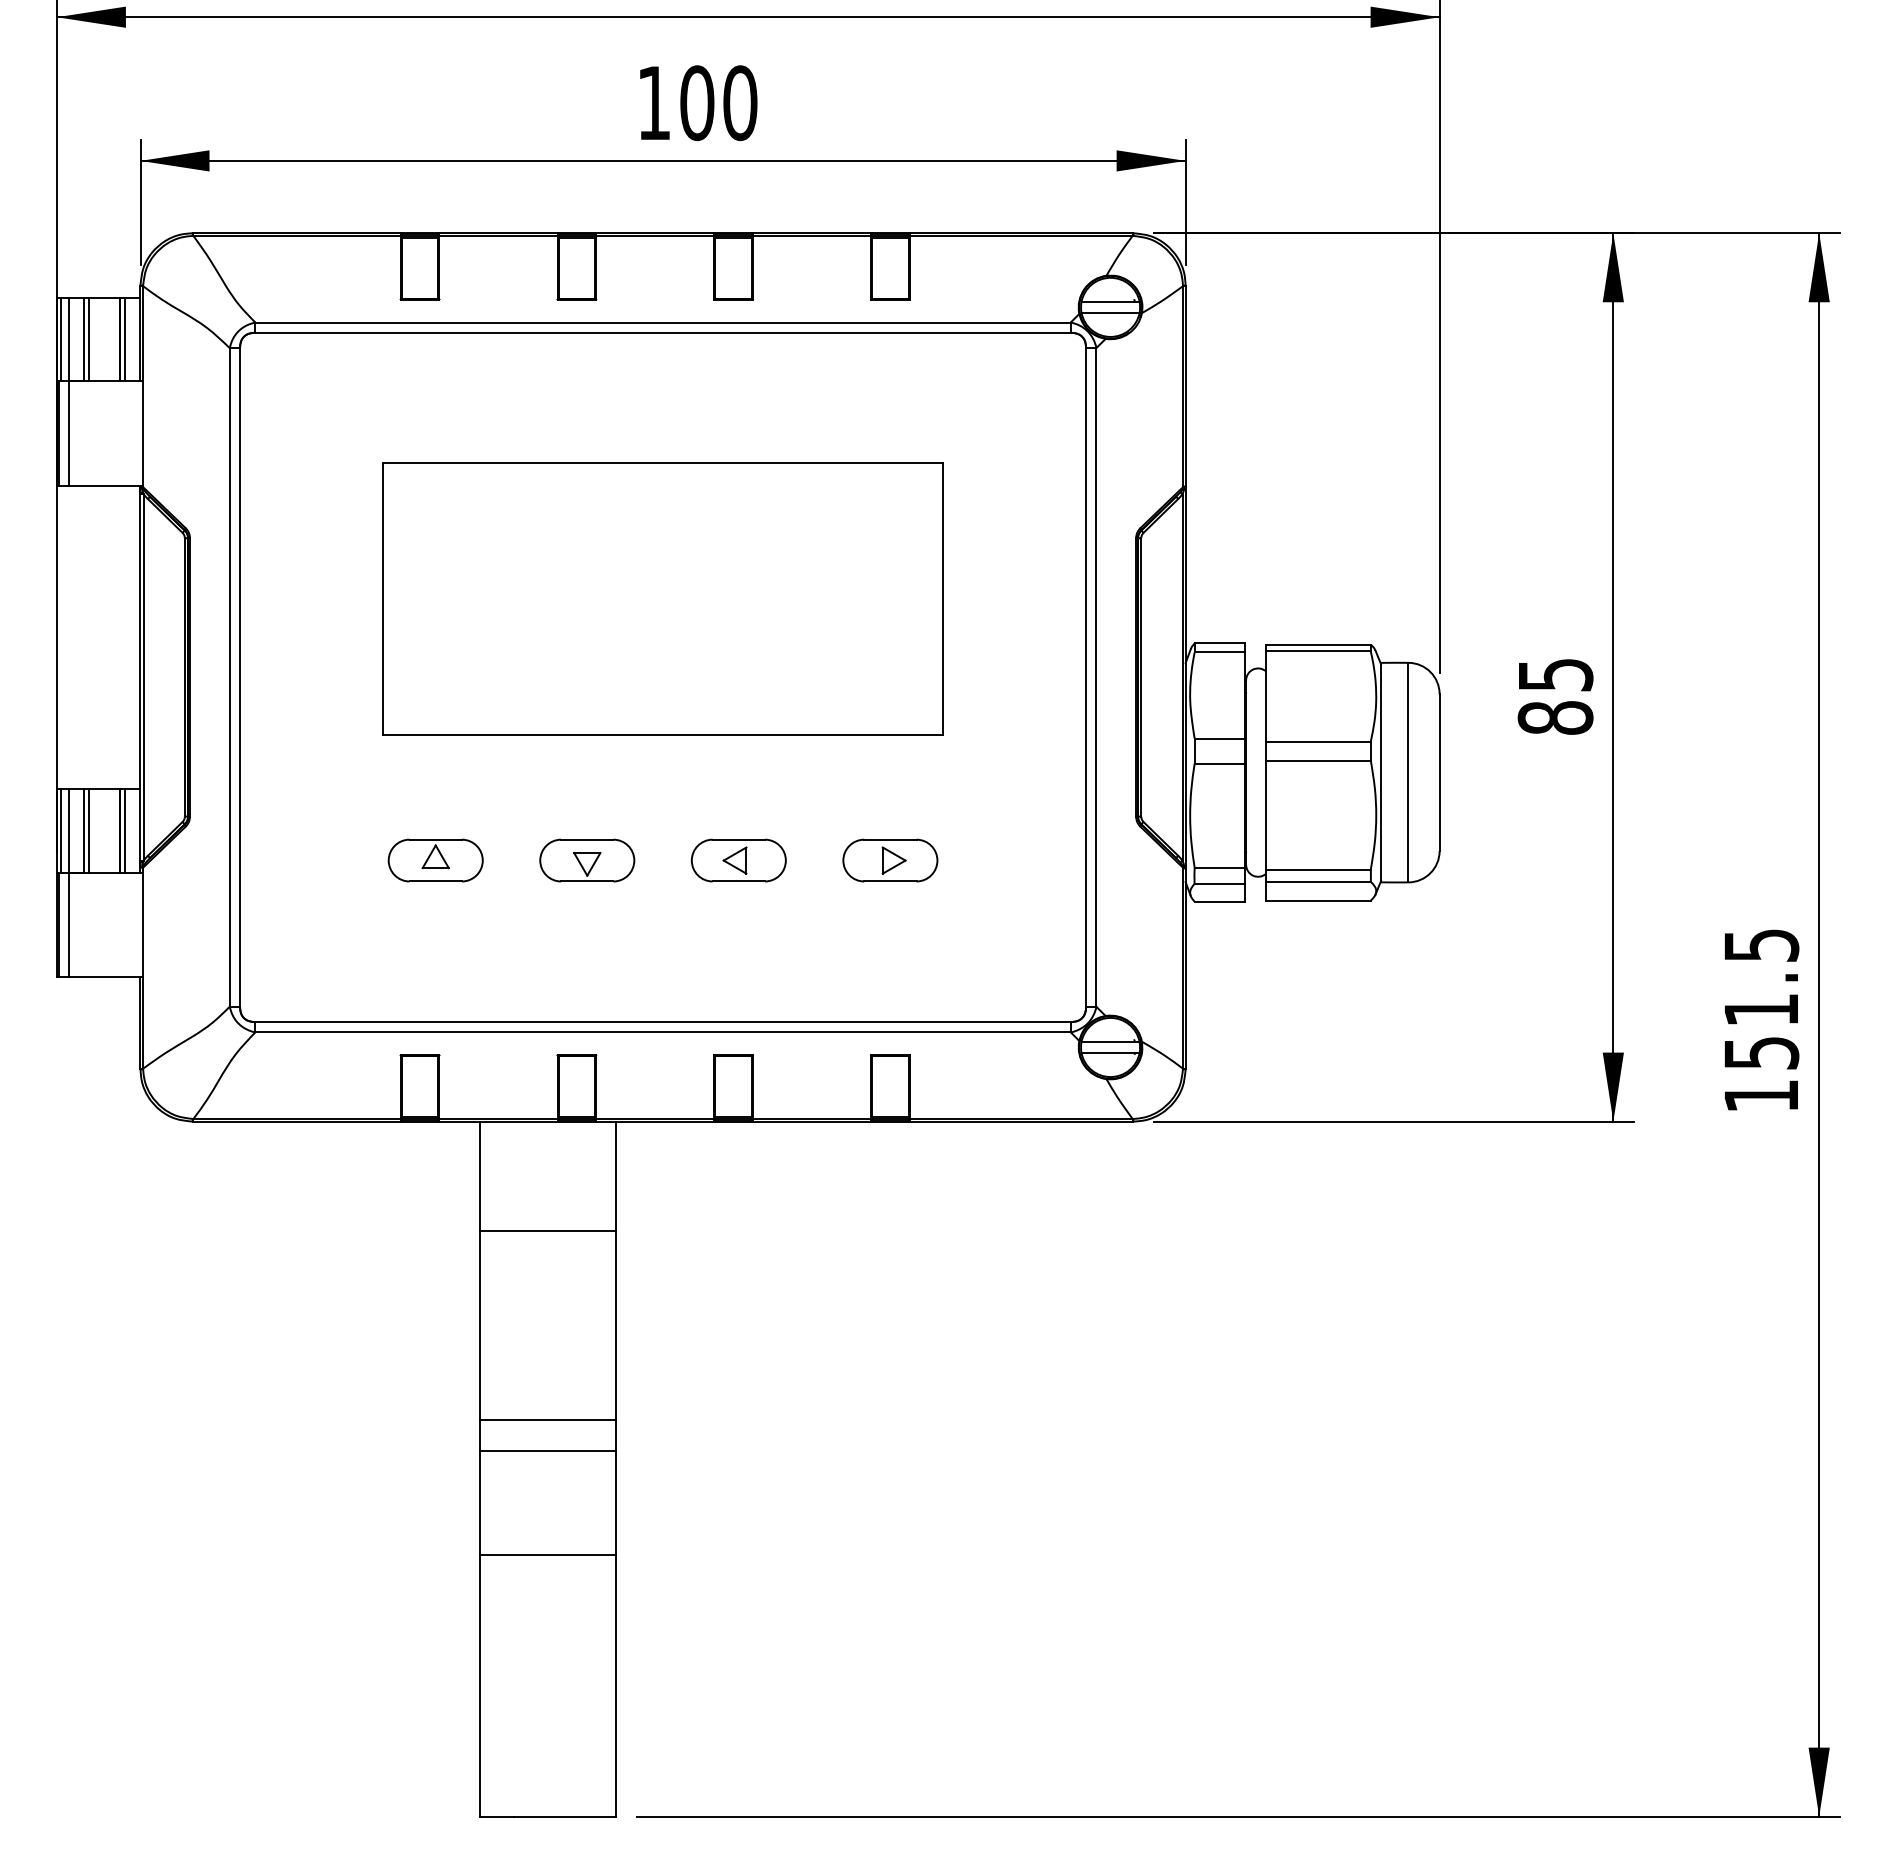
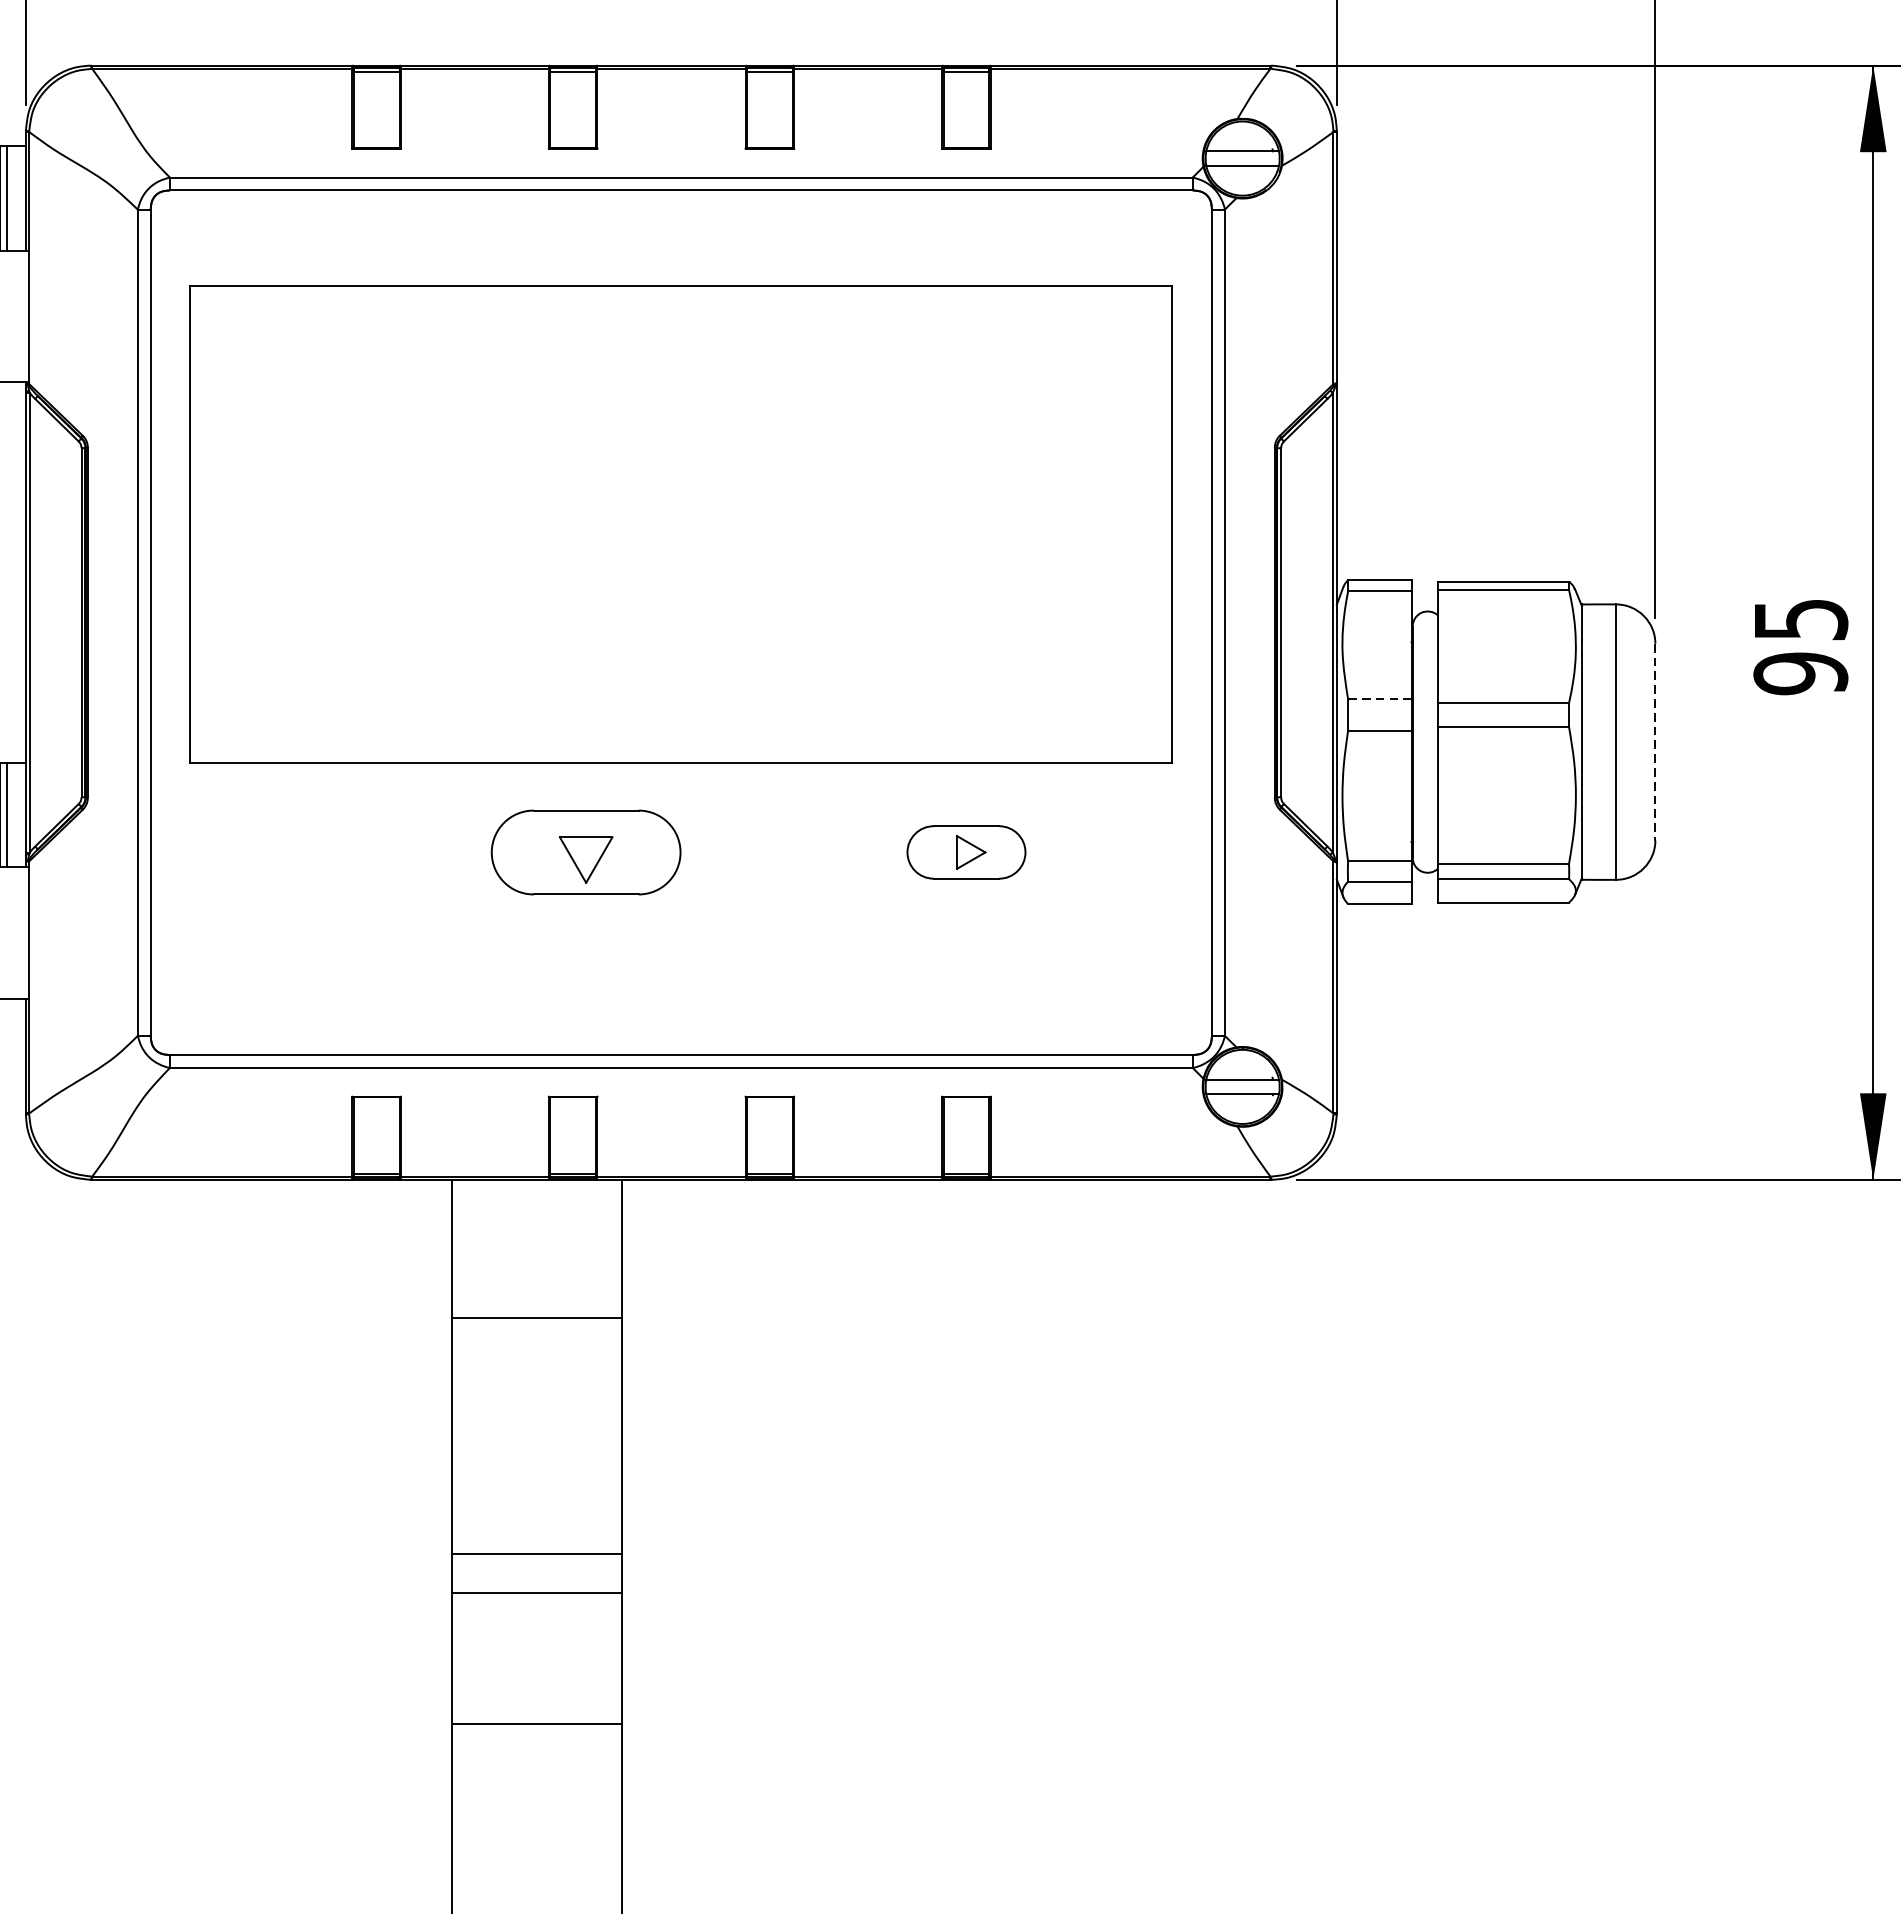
part: (662, 598) -> (680, 523), size x1.4
text: (1555, 718) -> (1800, 674), 85 -> 95
line: (1220, 738) -> (1380, 699), solid -> dashed
line: (1439, 773) -> (1655, 743), solid -> dashed
part: (435, 860) -> (395, 852), removed
part: (587, 860) -> (586, 852), size x1.6
part: (738, 860) -> (775, 852), removed

